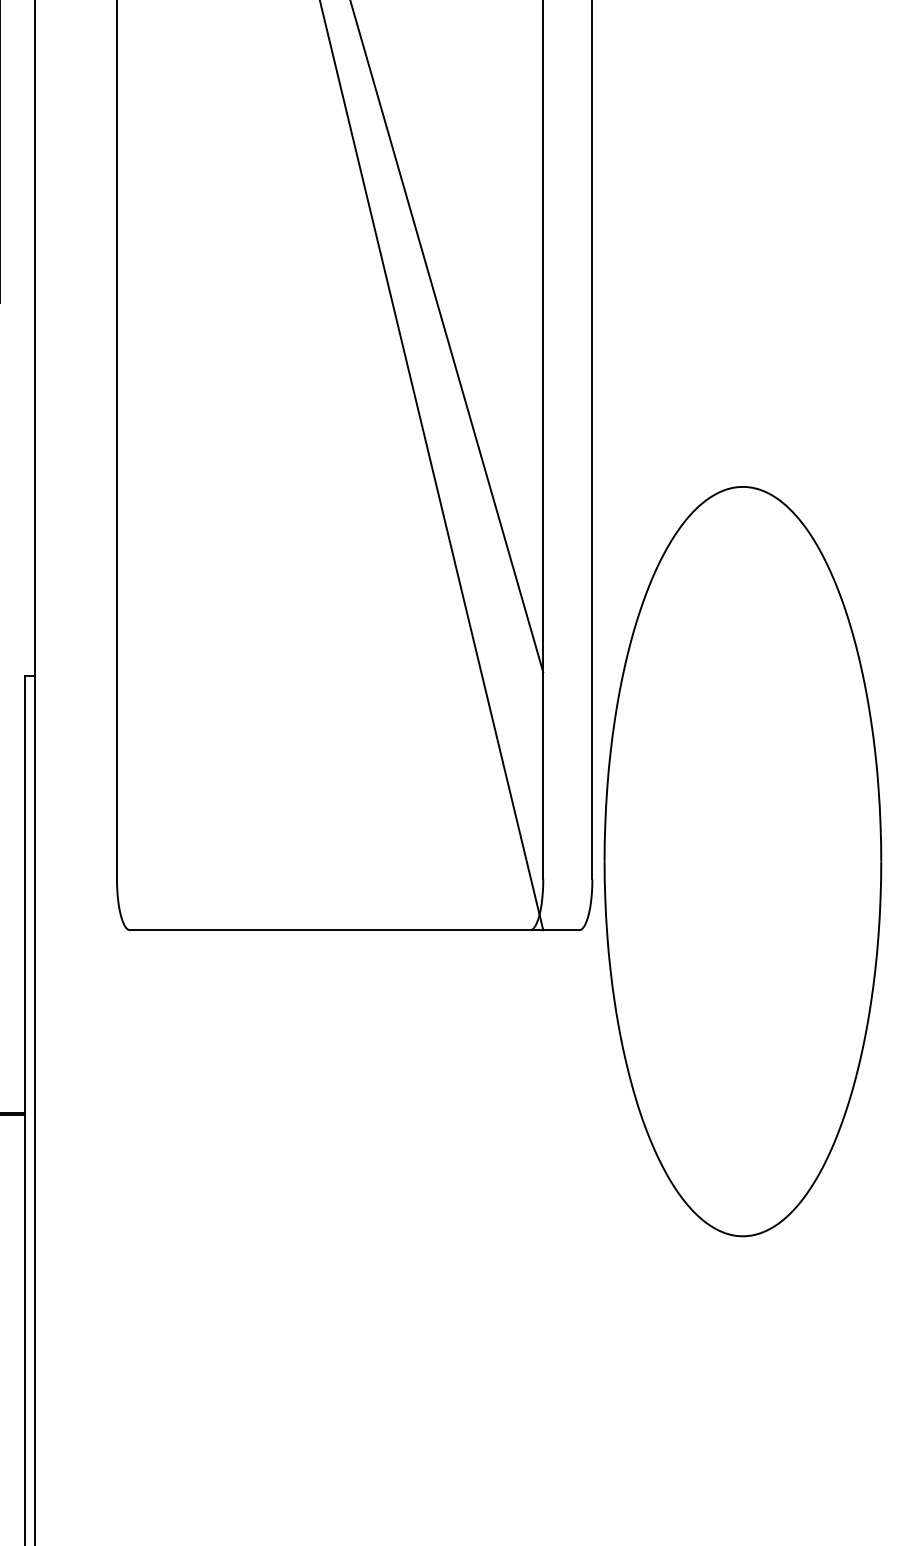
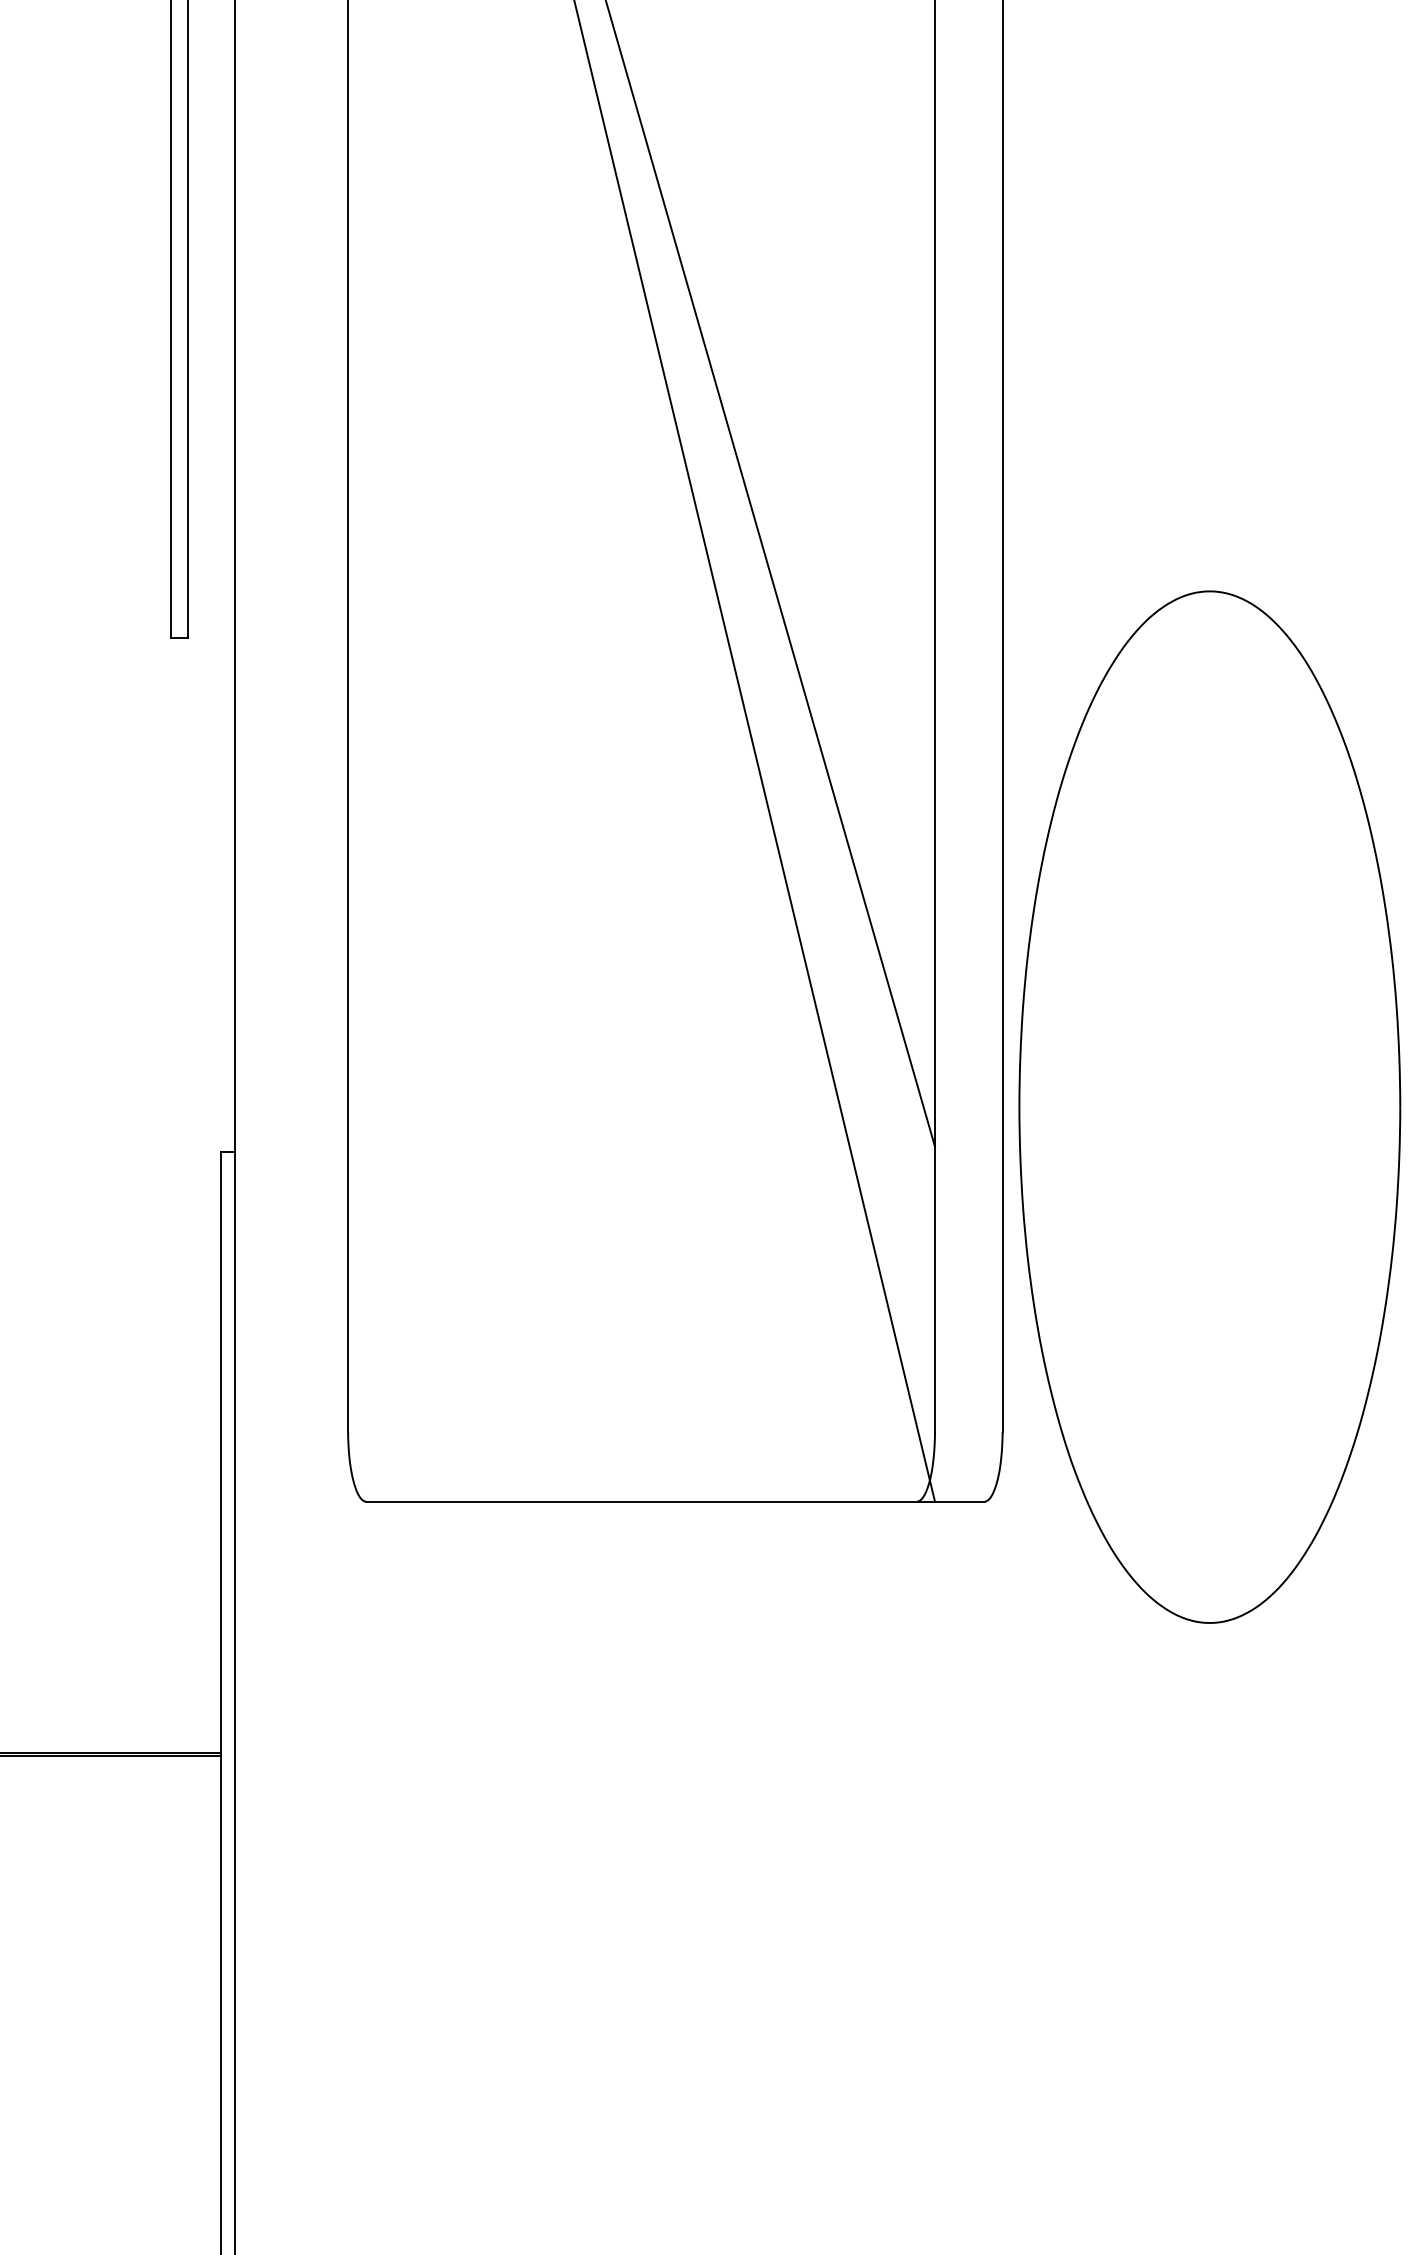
part: (742, 861) -> (1209, 1106), moved

